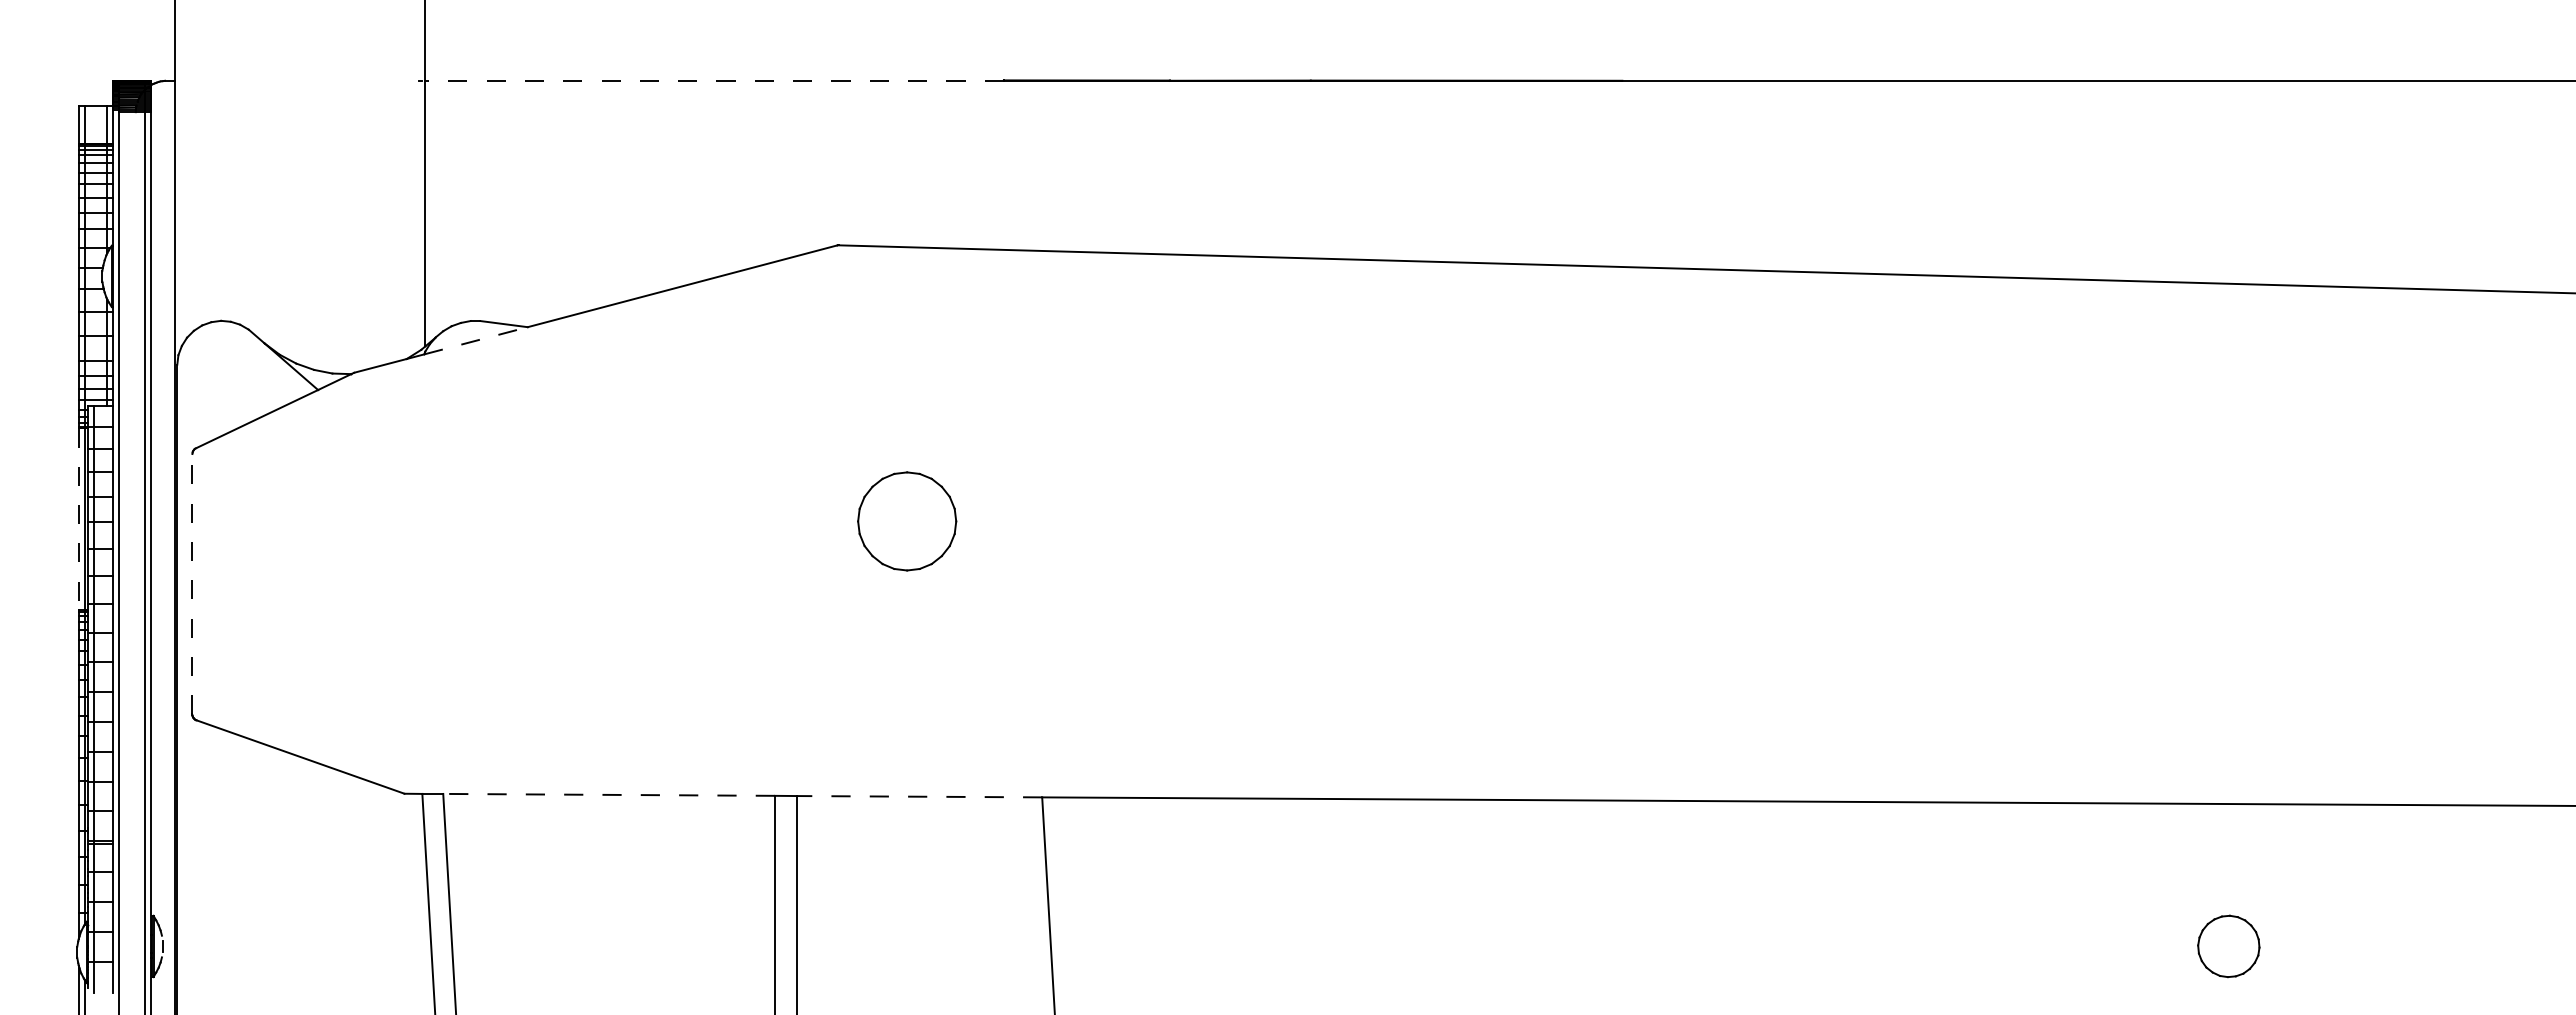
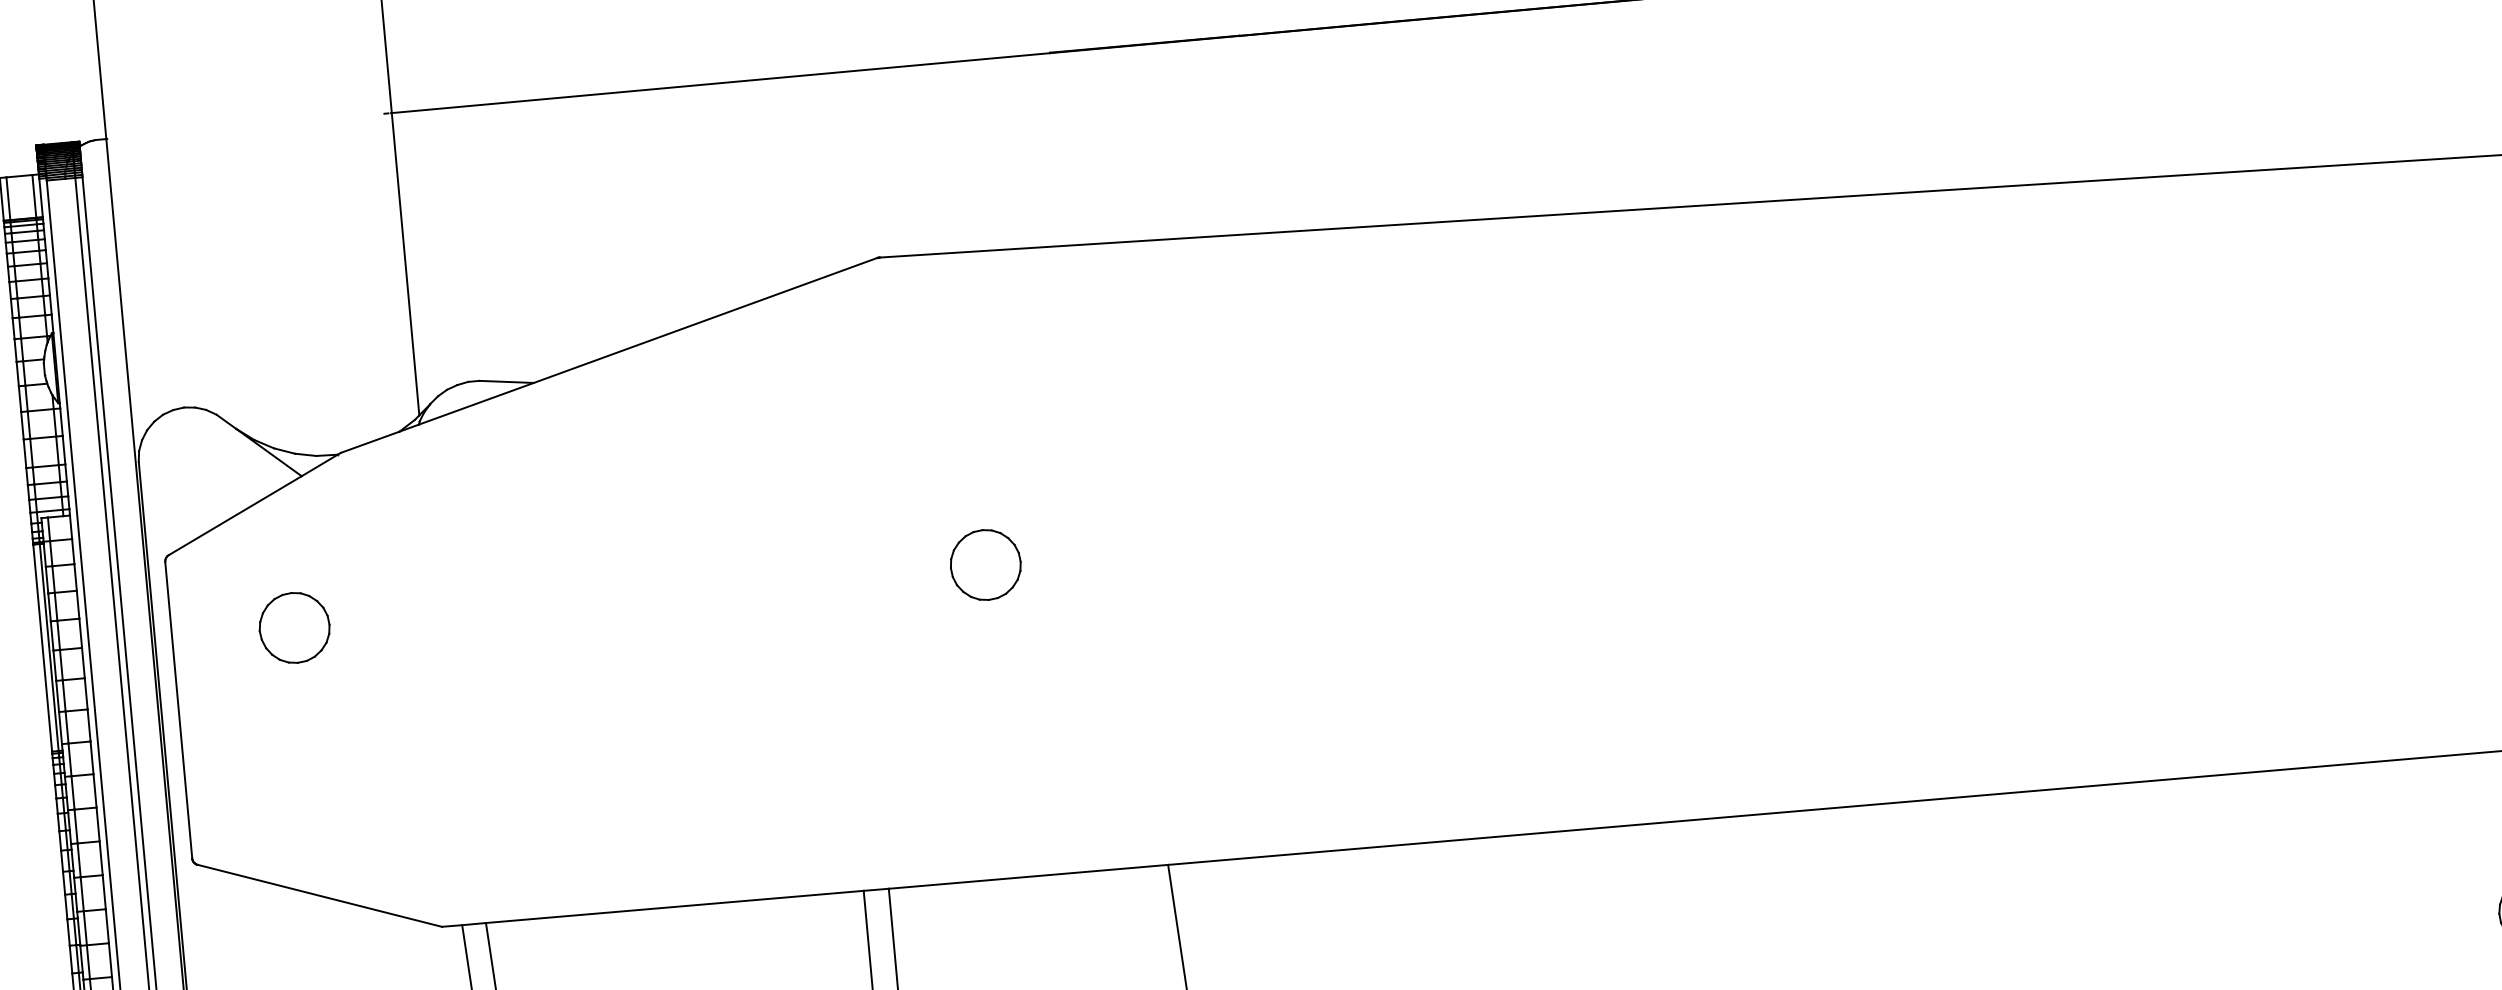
line: (714, 80) -> (720, 82), dashed -> solid
line: (476, 340) -> (476, 403), dashed -> solid
line: (78, 519) -> (42, 648), dashed -> solid
part: (299, 521) -> (294, 627), added
part: (906, 521) -> (985, 564), size x0.62
line: (192, 583) -> (178, 709), dashed -> solid
line: (609, 794) -> (675, 906), dashed -> solid
line: (919, 796) -> (1028, 876), dashed -> solid

